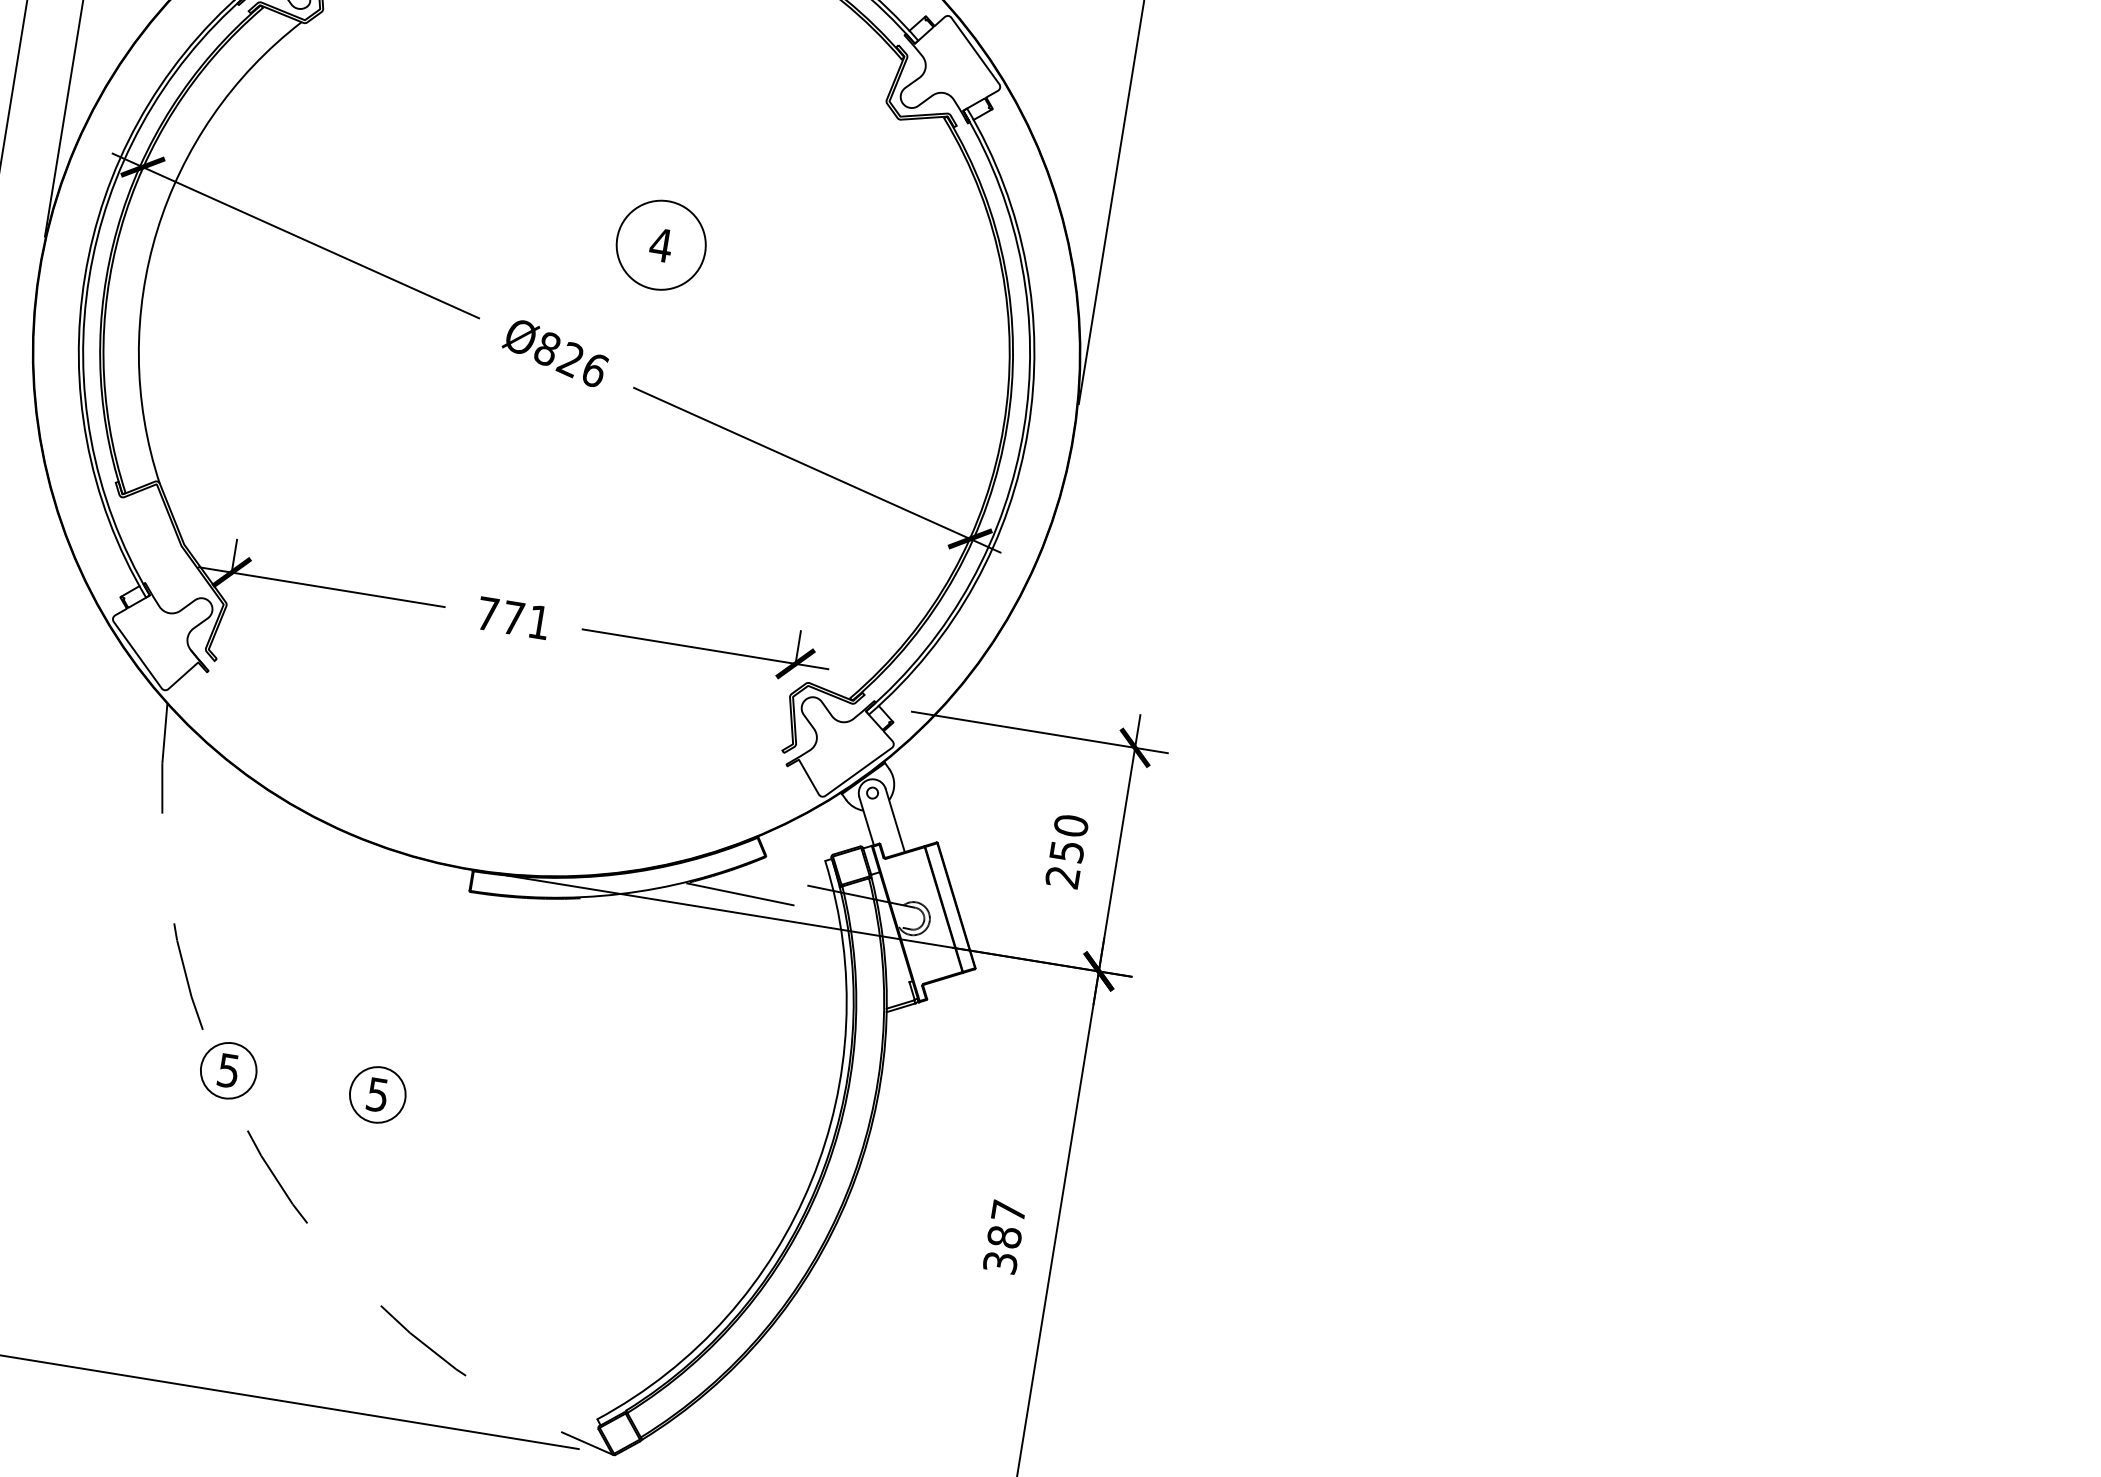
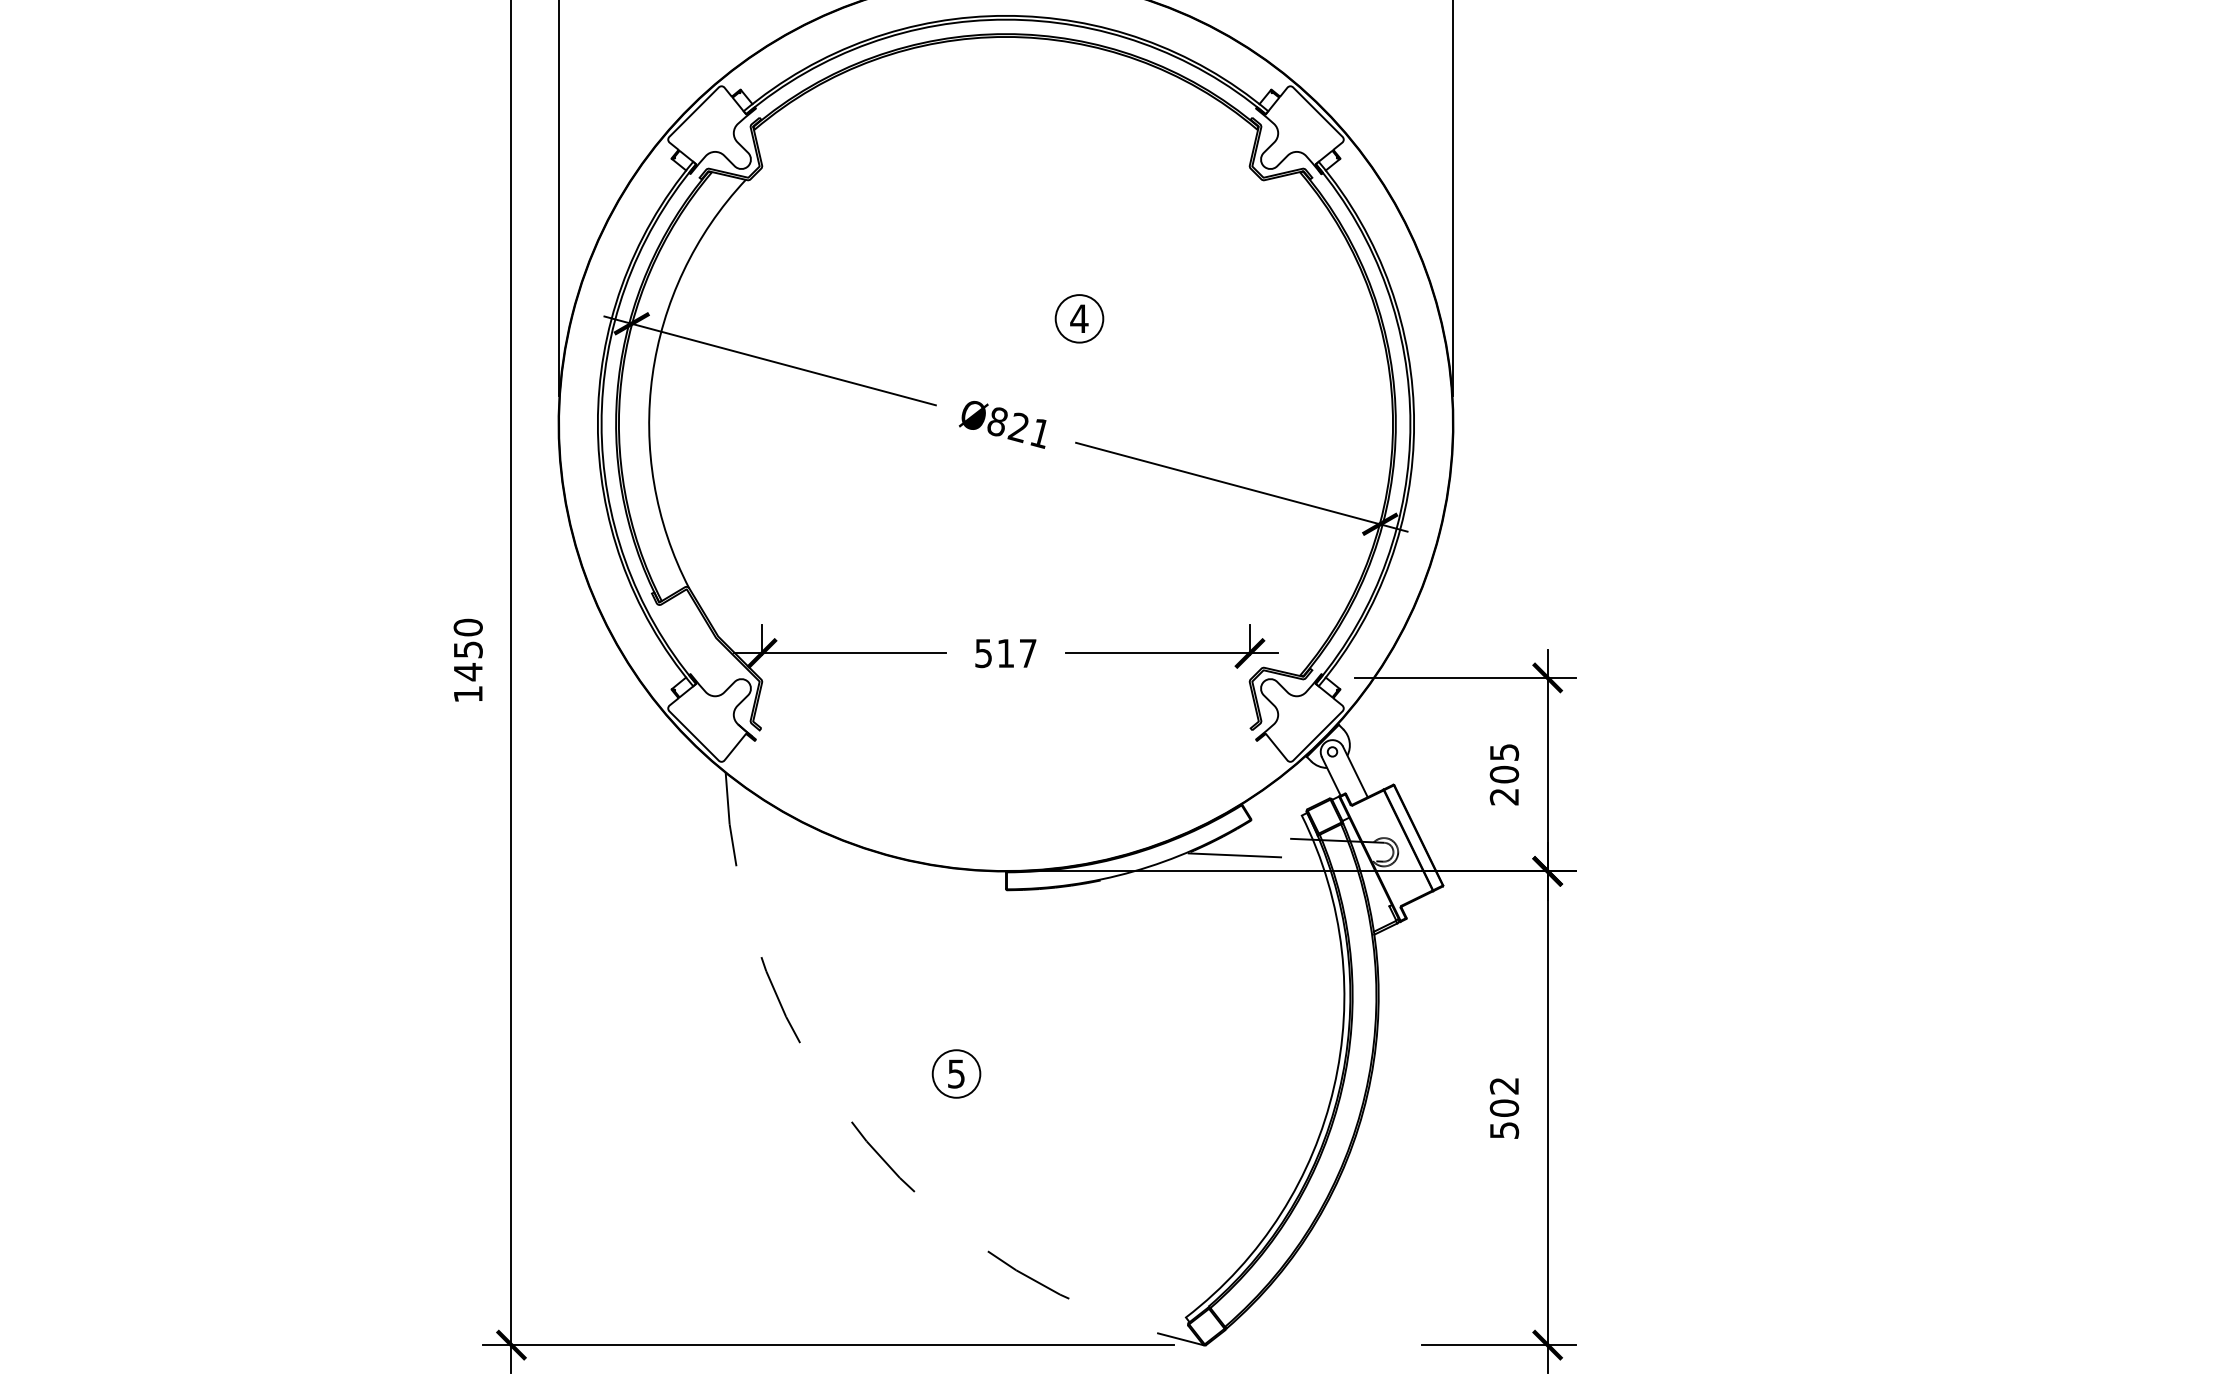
circle: (661, 244) -> (1079, 318), size x0.62
text: (594, 370) -> (1040, 433), Ø826 -> Ø821
text: (513, 618) -> (1005, 653), 771 -> 517
text: (1069, 838) -> (1504, 763), 250 -> 205
part: (228, 1070) -> (827, 1073), removed
text: (1003, 1237) -> (1503, 1108), 387 -> 502

